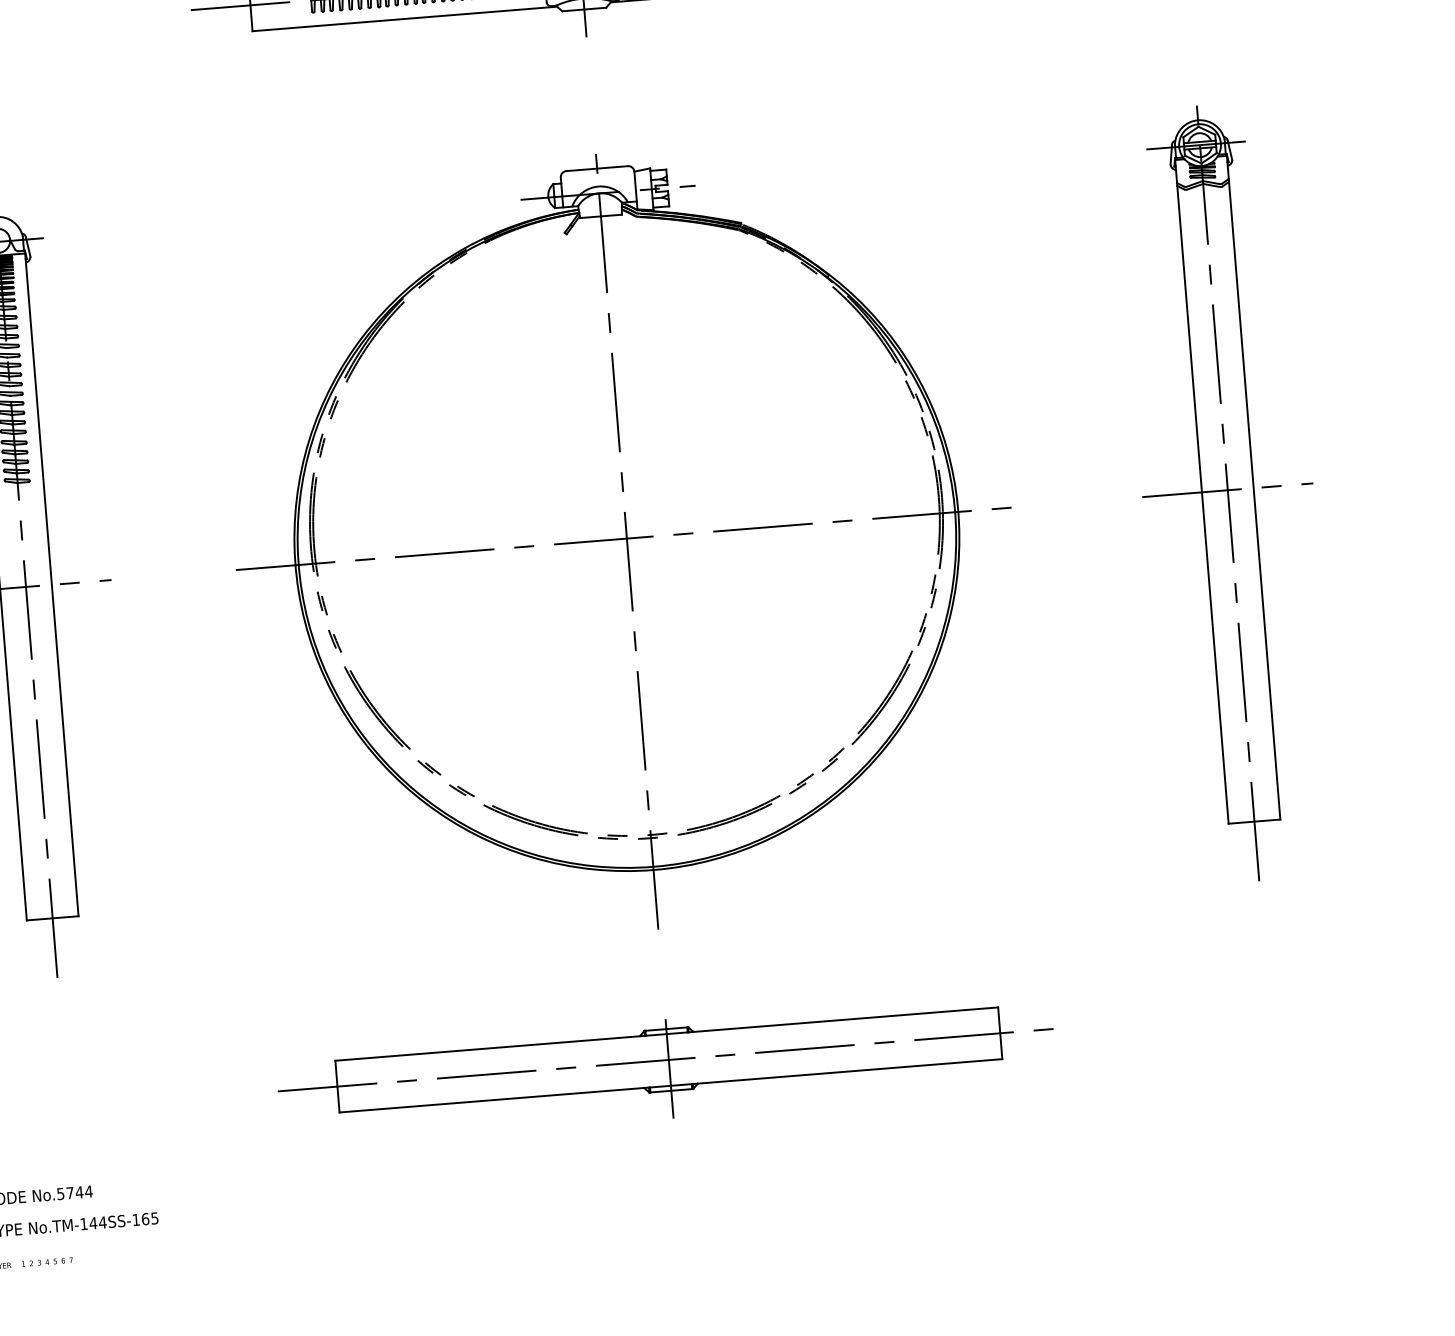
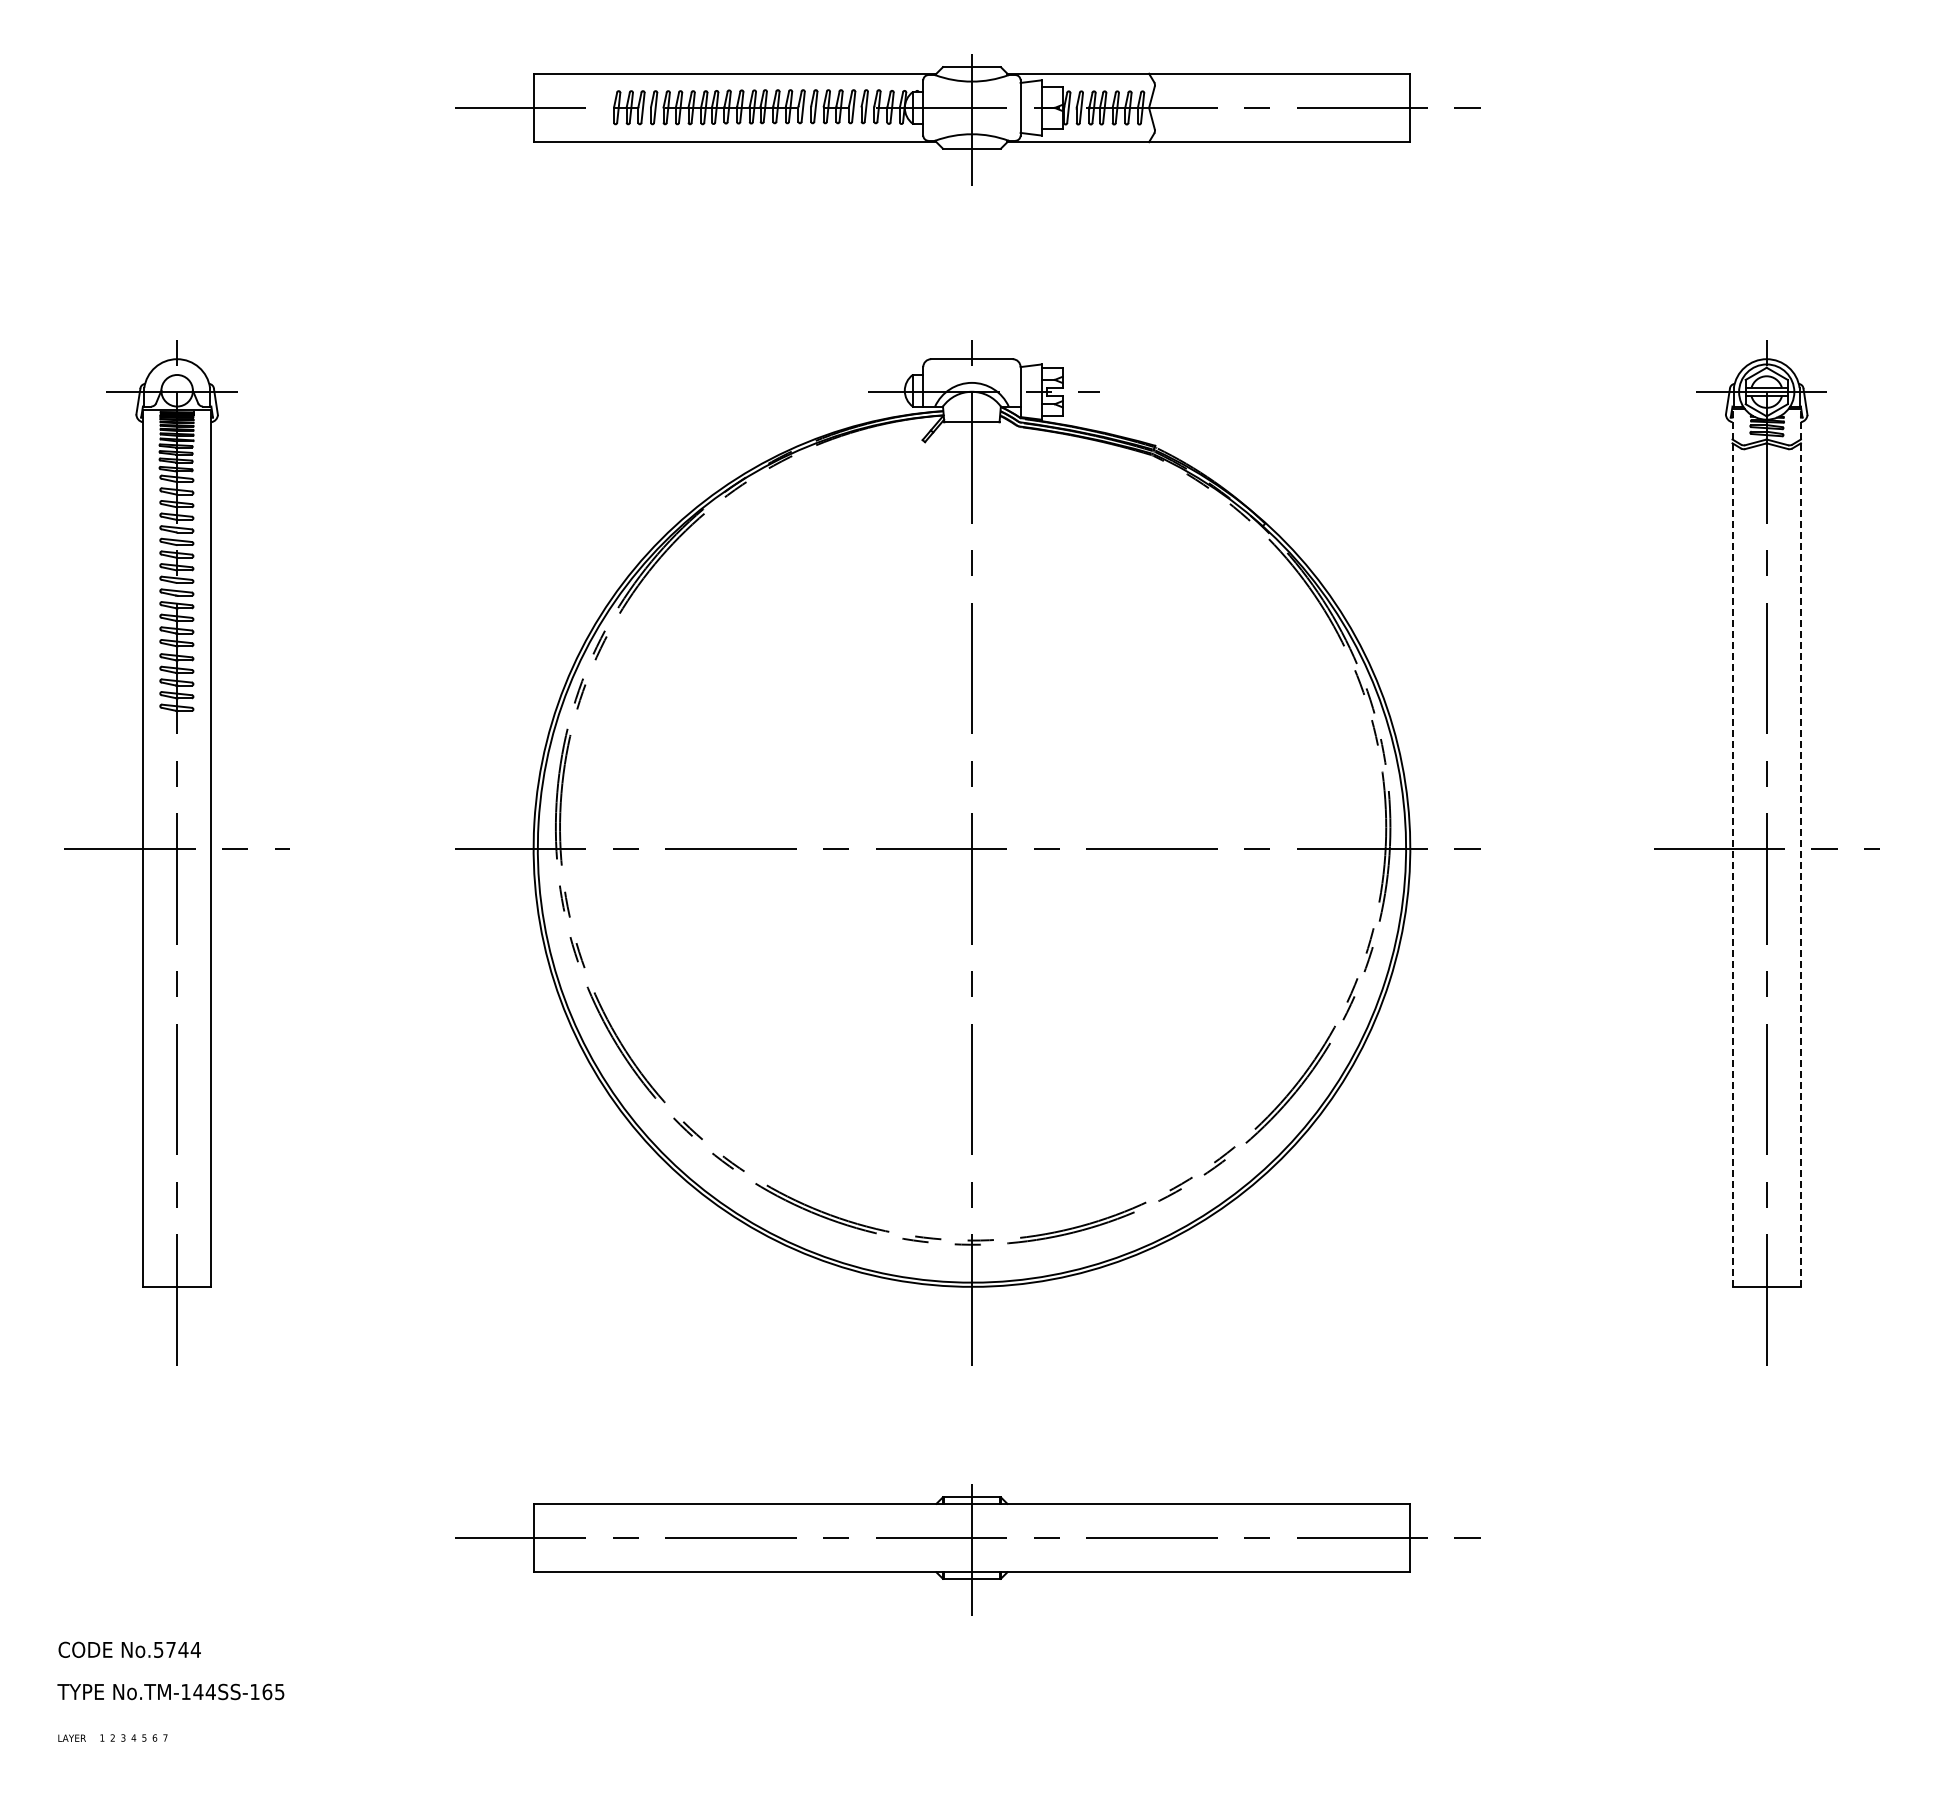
line: (1253, 487) -> (1800, 847), solid -> dashed
line: (1201, 491) -> (1732, 847), solid -> dashed

